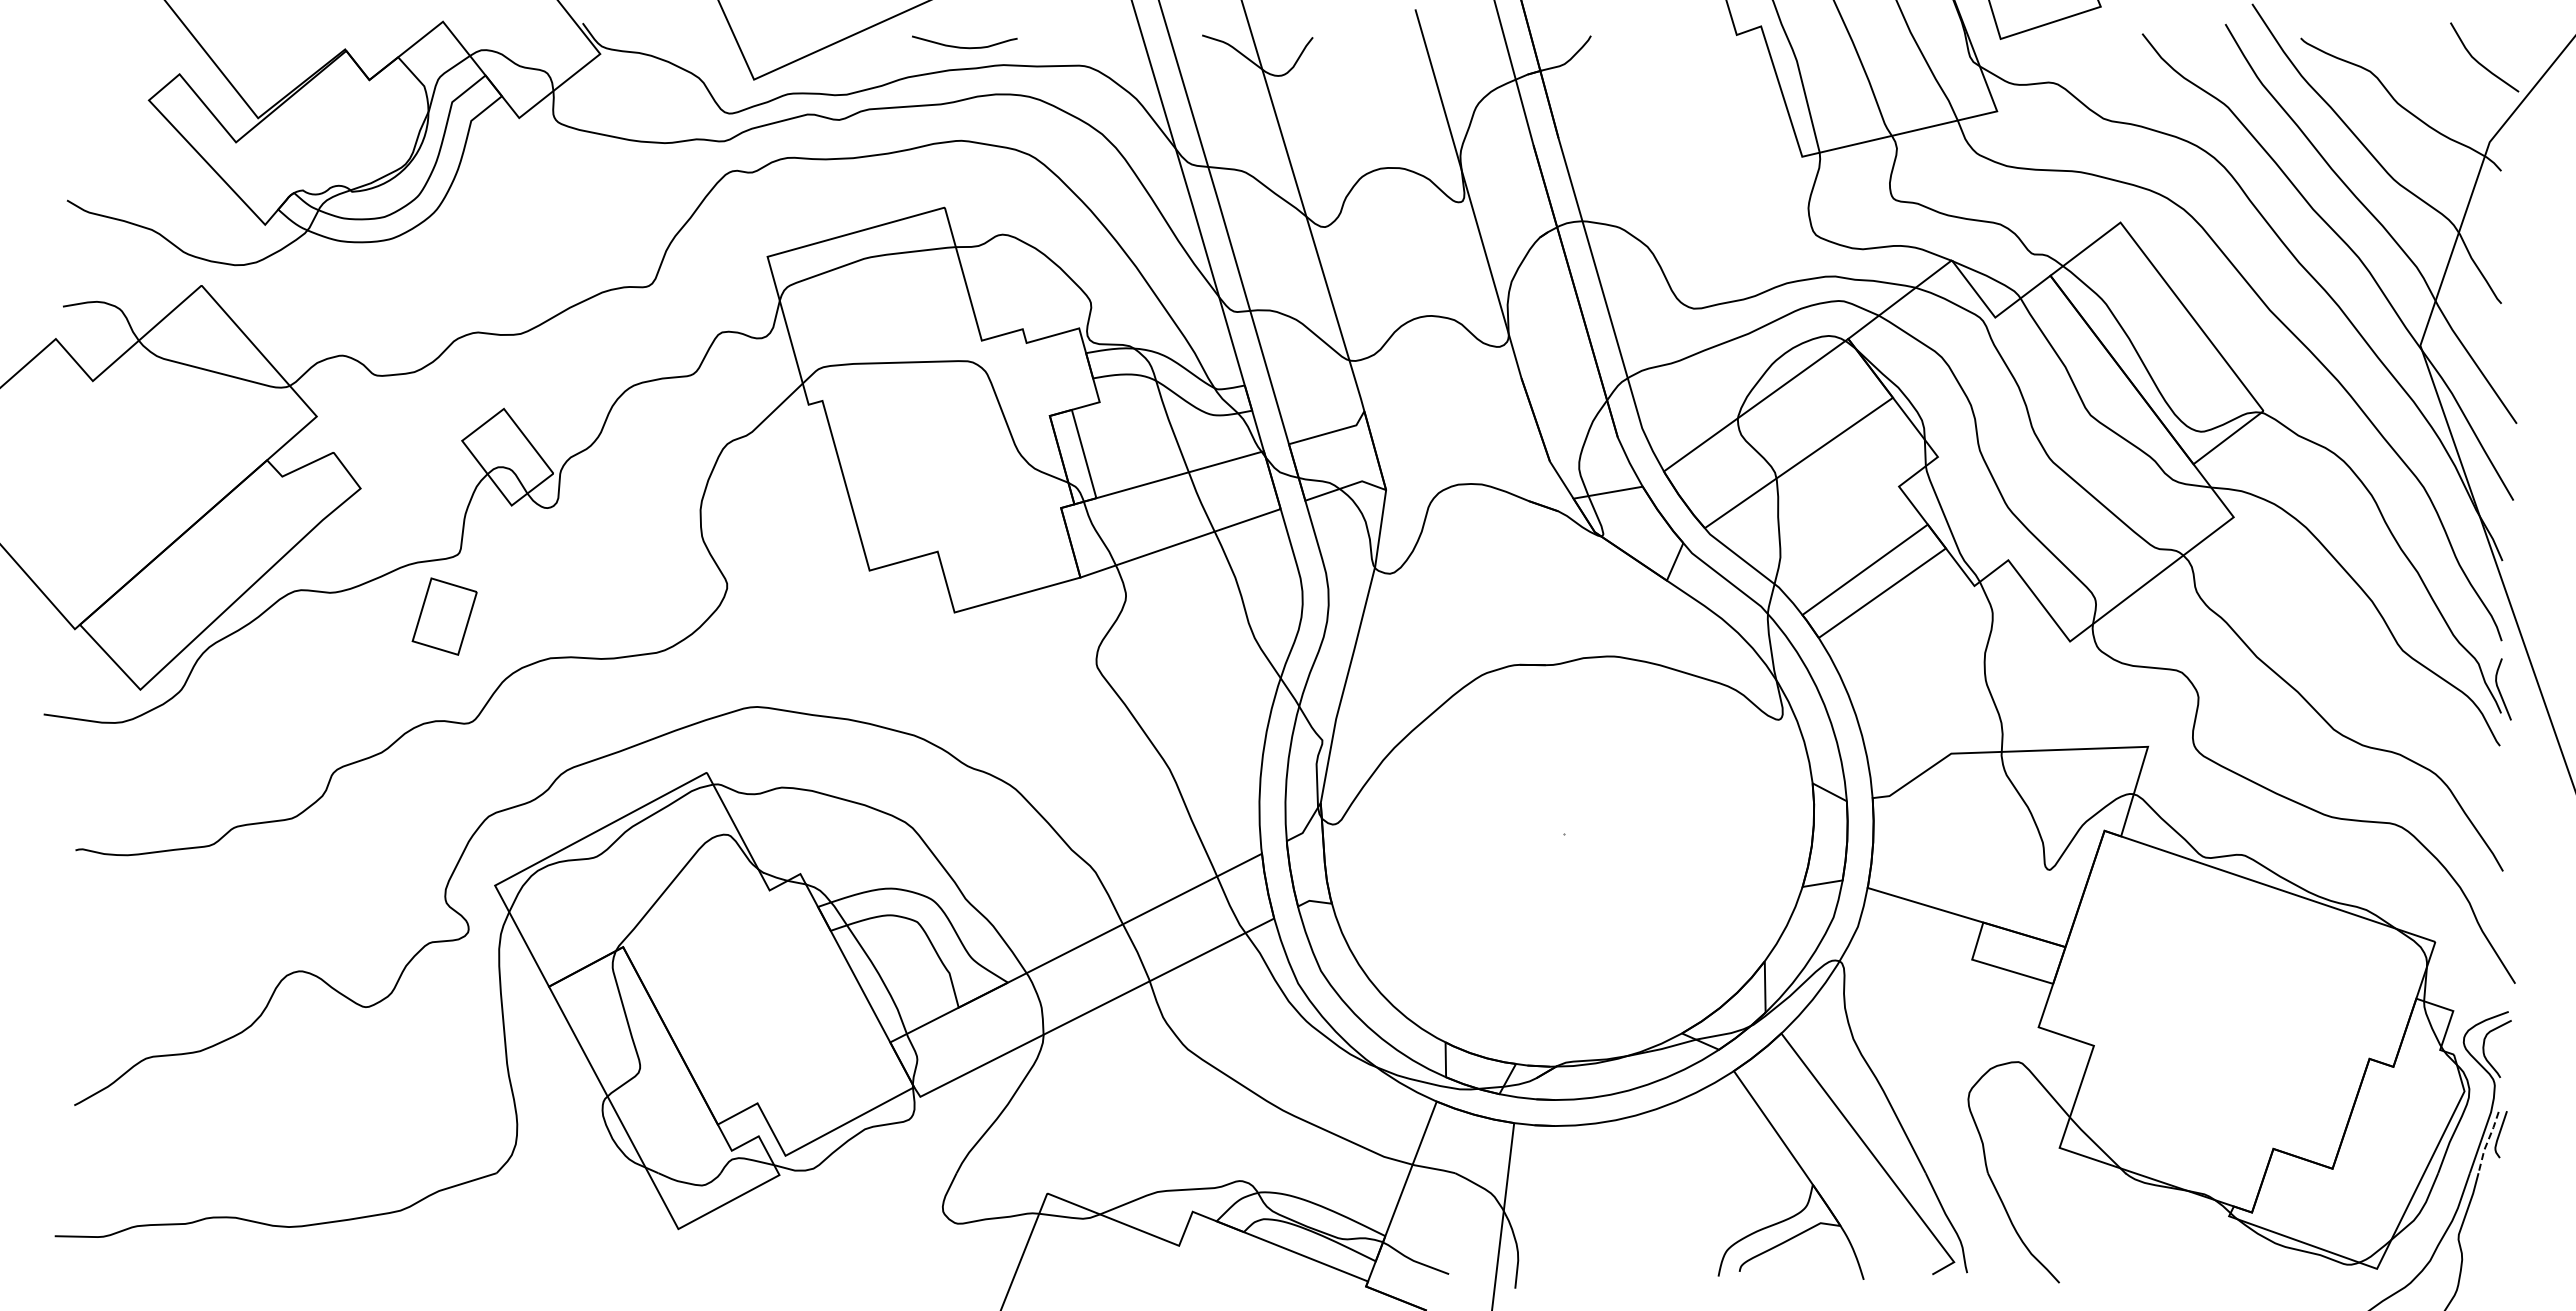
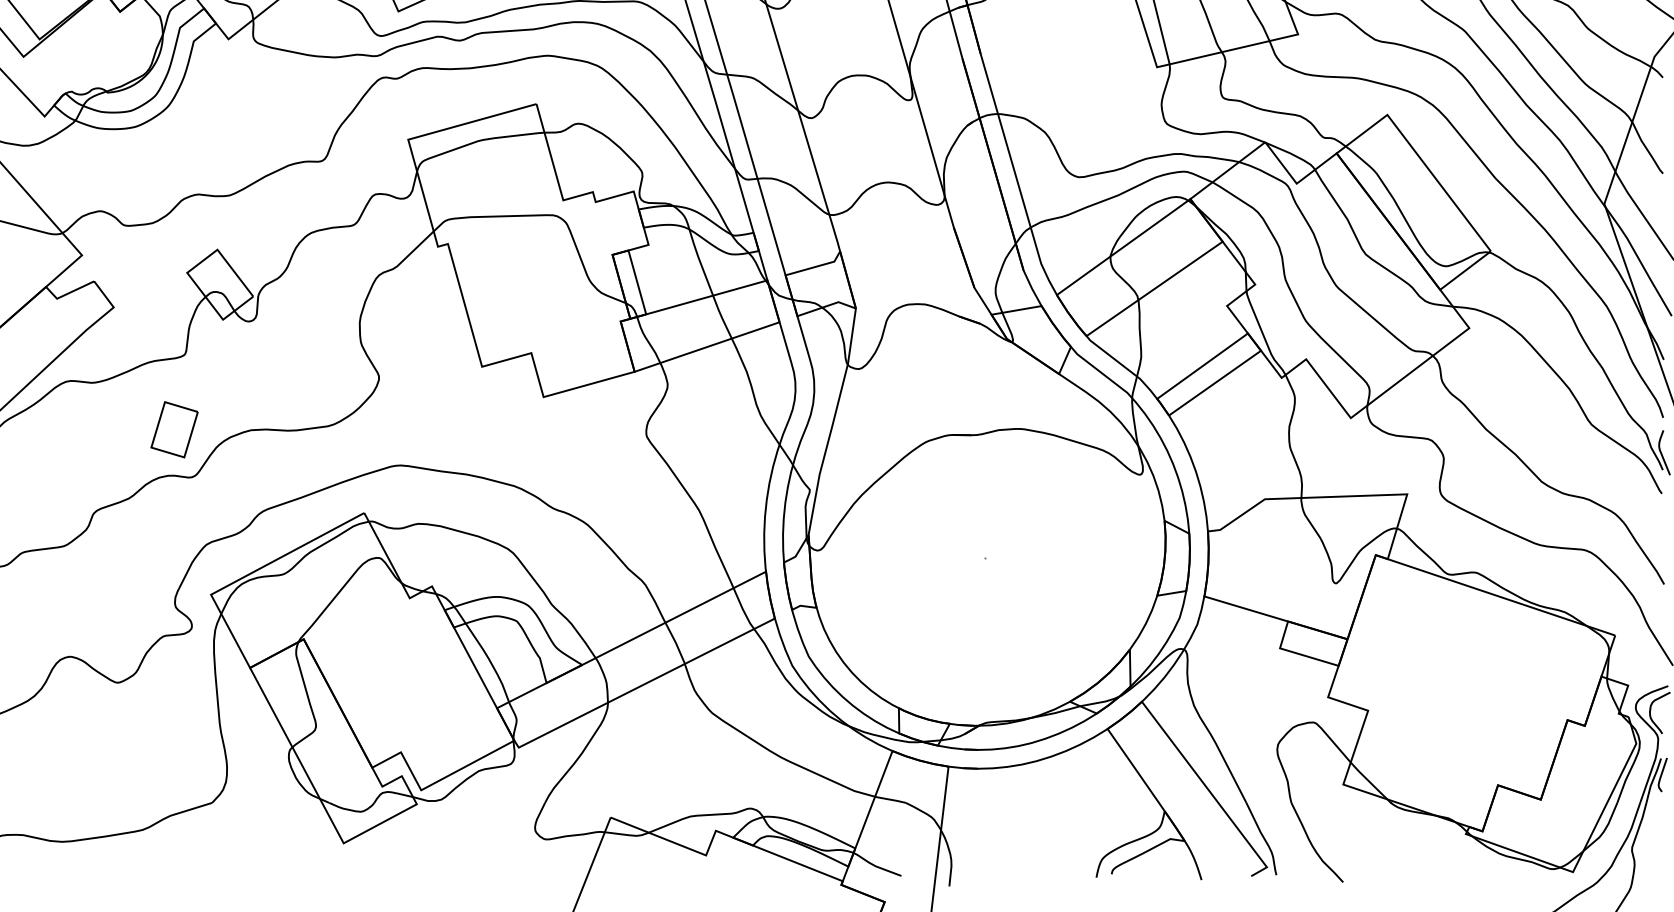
part: (444, 616) -> (174, 429), moved
line: (2487, 1142) -> (1652, 780), dashed -> solid

